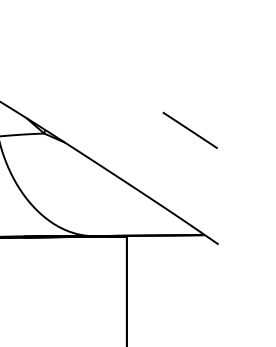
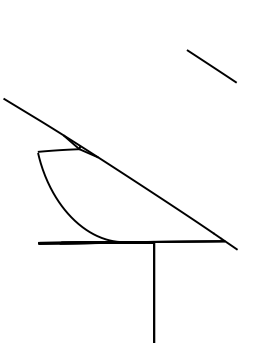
line: (189, 130) -> (211, 66), moved

